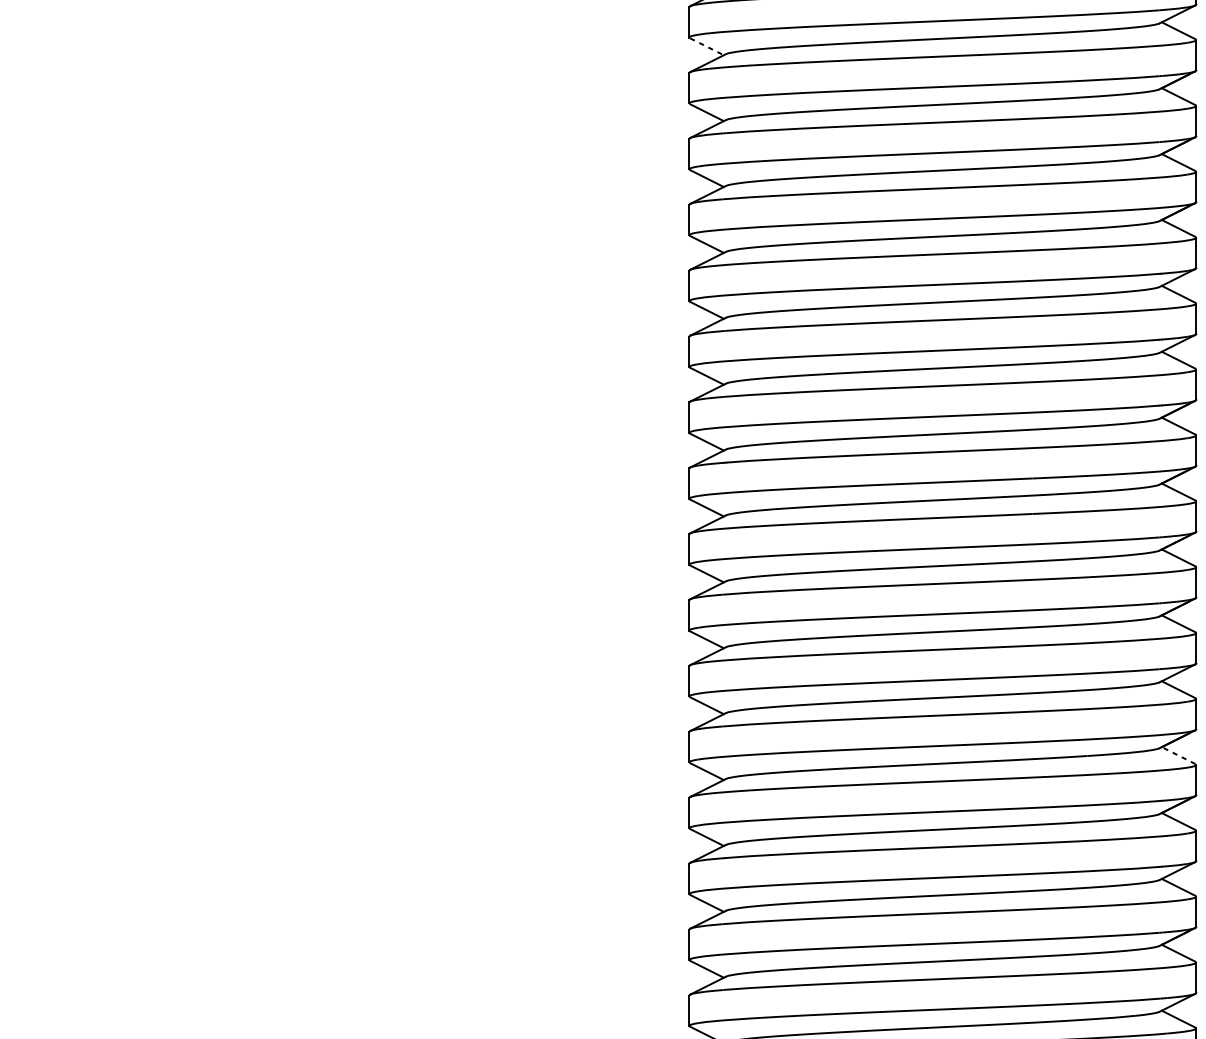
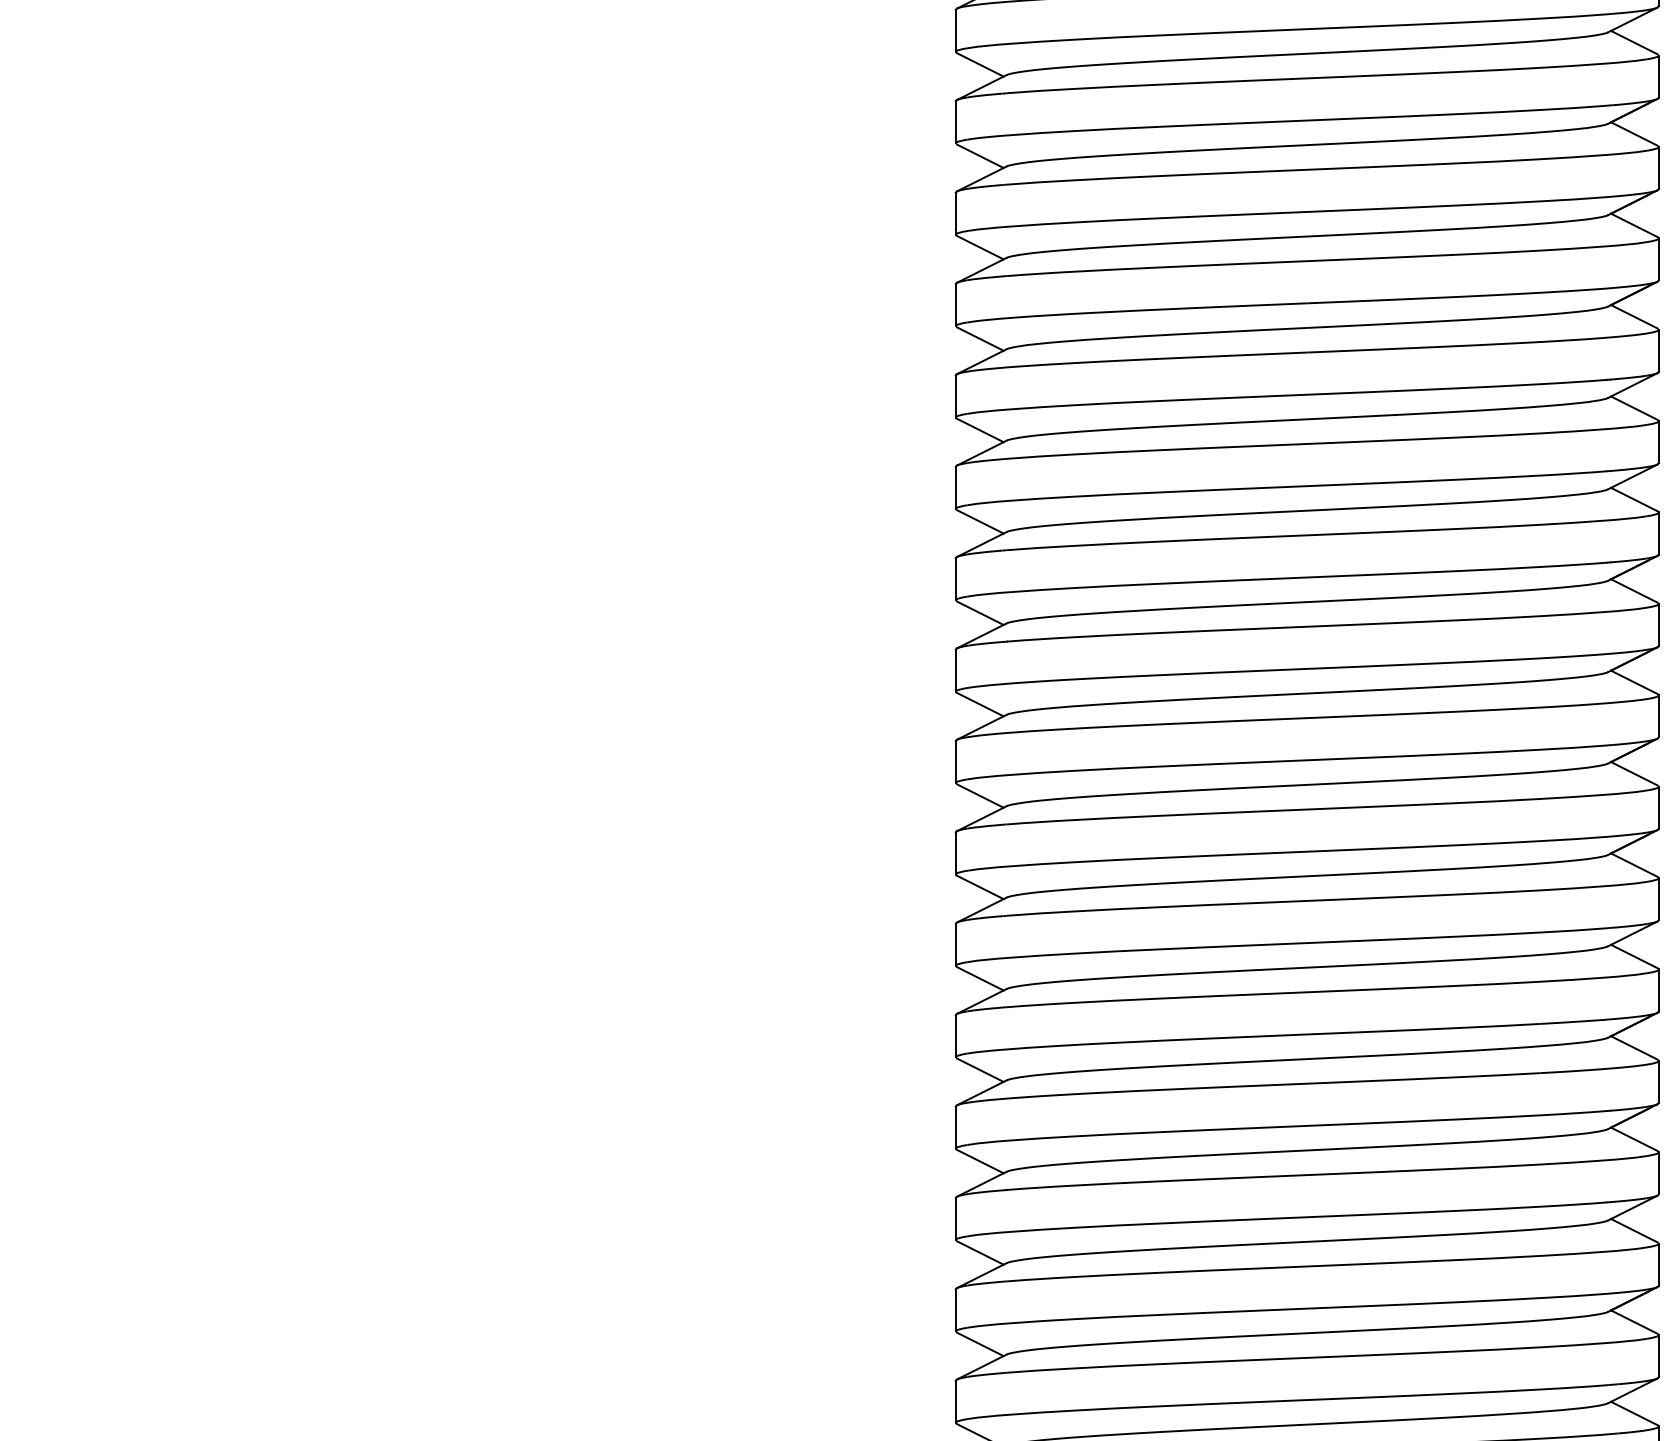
line: (707, 47) -> (980, 65), dashed -> solid
line: (1177, 755) -> (1633, 1047), dashed -> solid

